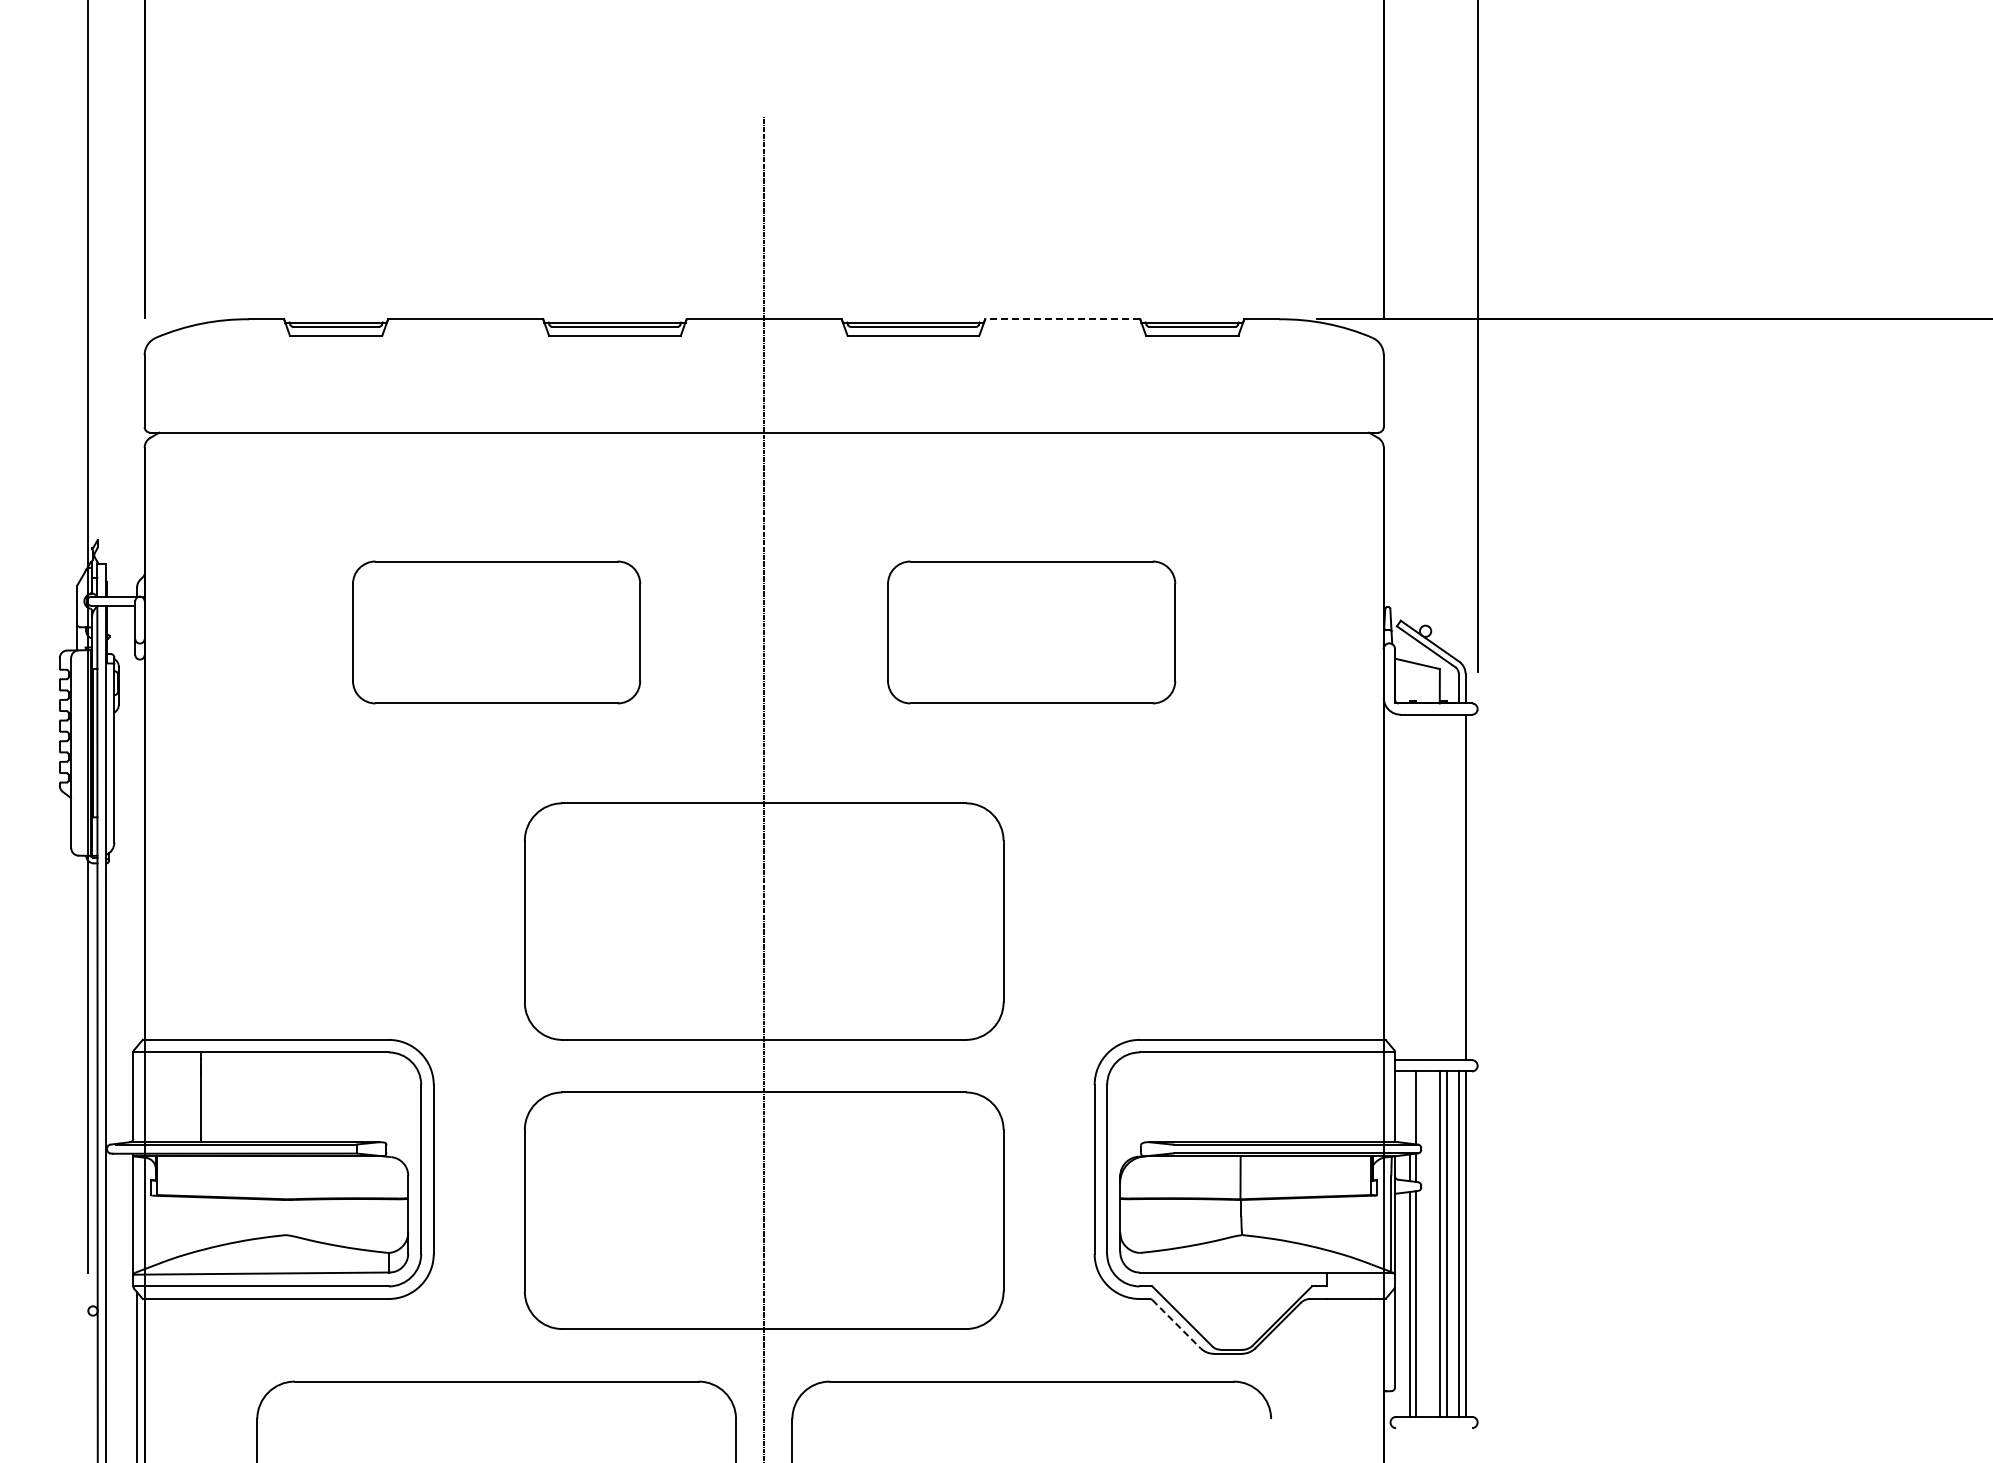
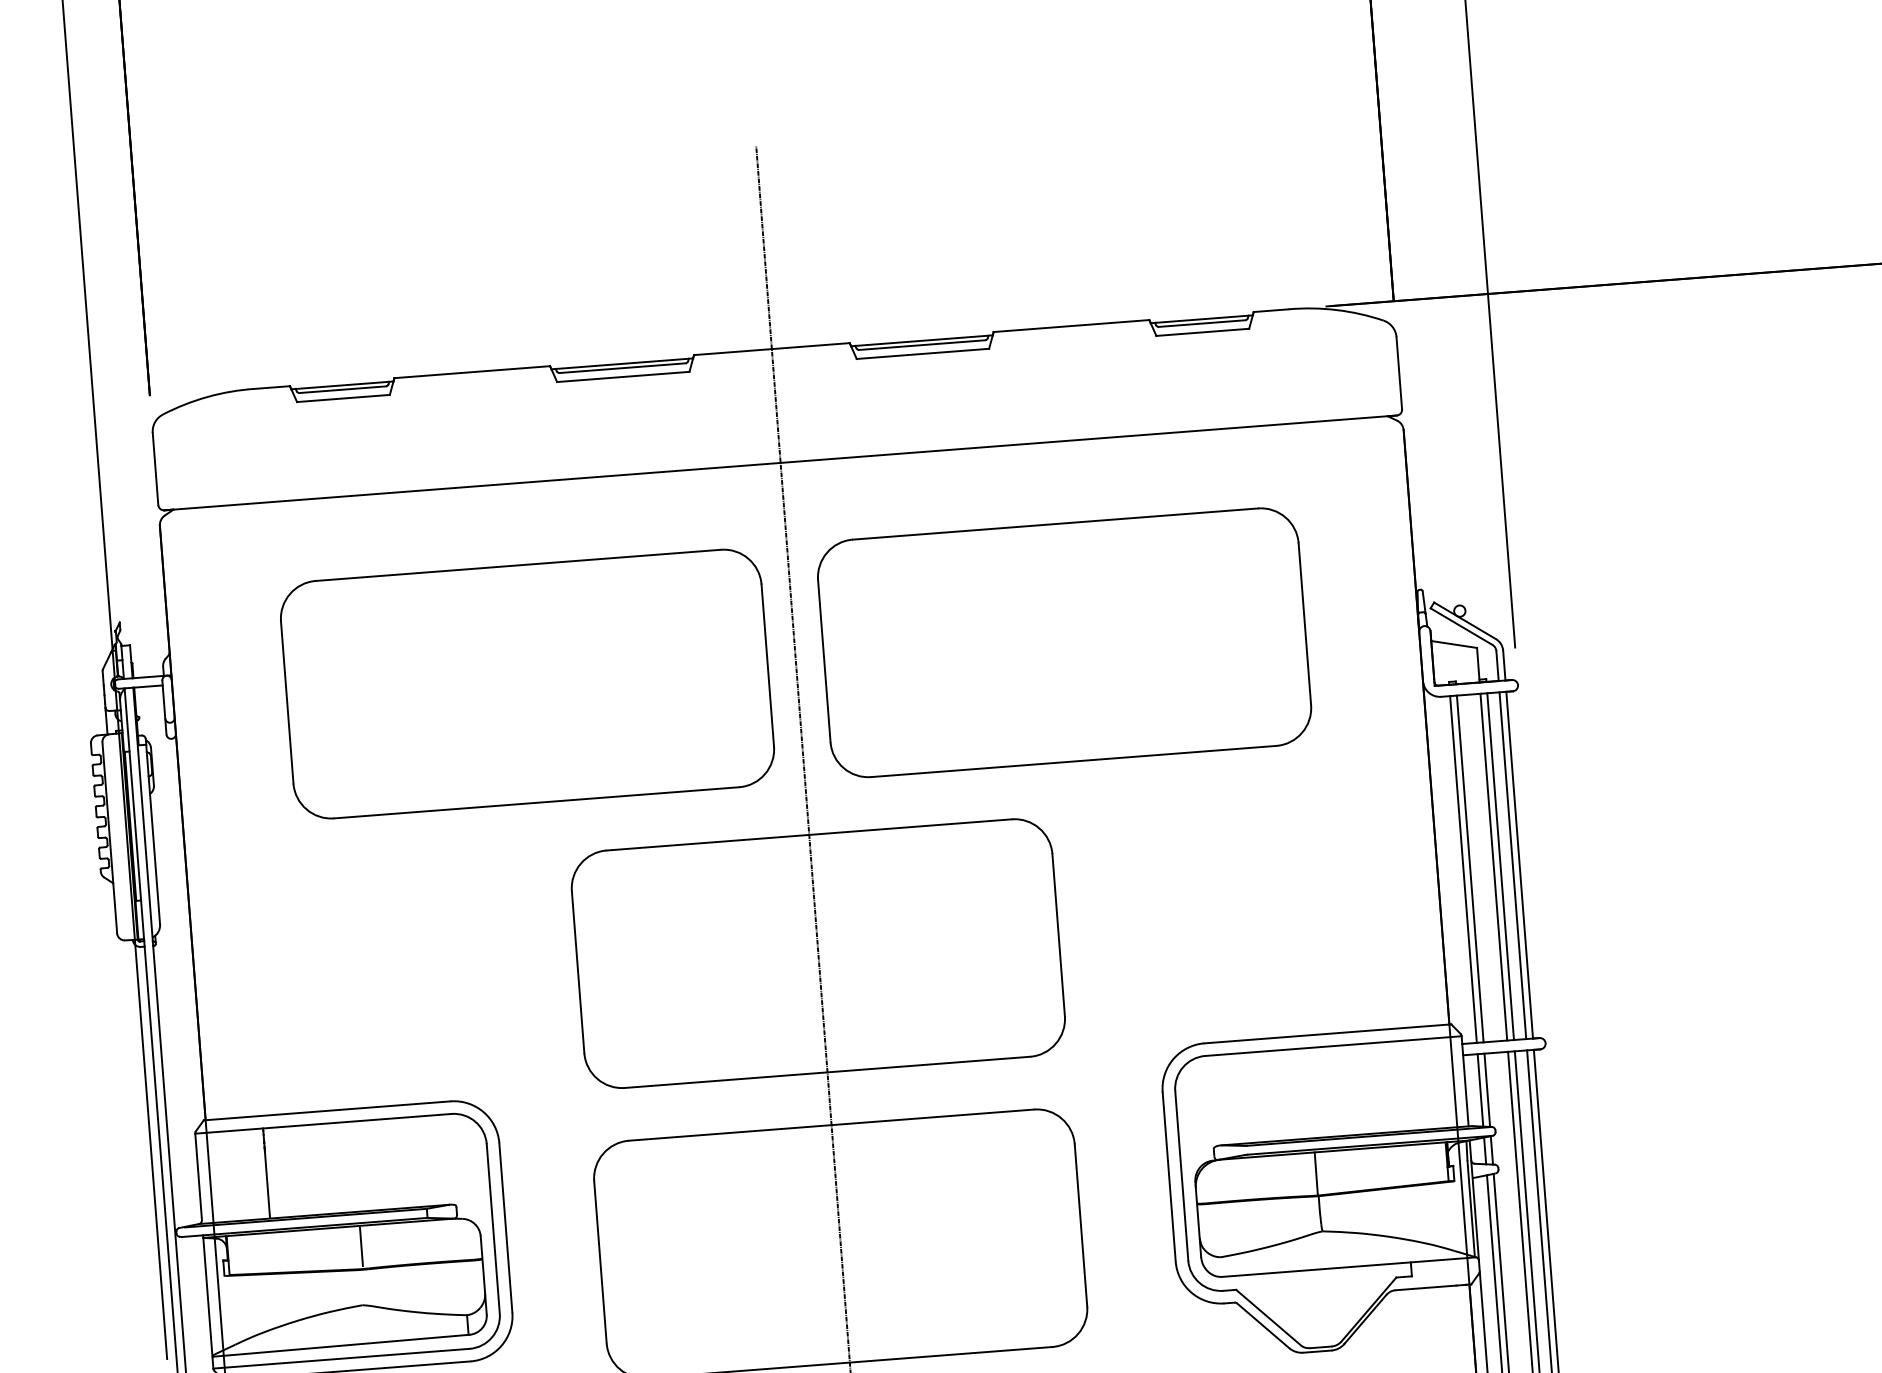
line: (1062, 319) -> (1071, 326), dashed -> solid
part: (496, 632) -> (527, 684), size x1.67
part: (1031, 632) -> (1064, 642), size x1.67
line: (1409, 887) -> (1463, 869), added
line: (1416, 887) -> (1470, 869), added
line: (1439, 887) -> (1493, 867), added
line: (1446, 887) -> (1500, 866), added
line: (1458, 887) -> (1512, 865), added
line: (1409, 1107) -> (1480, 1090), added
line: (289, 1177) -> (361, 1247), added
line: (1176, 1324) -> (1263, 1326), dashed -> solid

